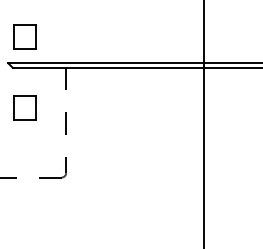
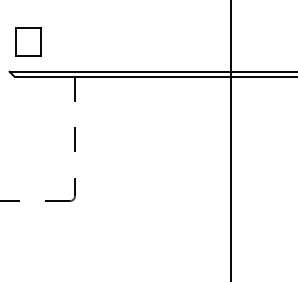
part: (24, 107) -> (27, 121), removed

